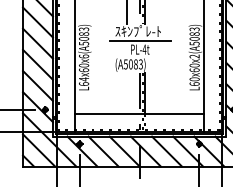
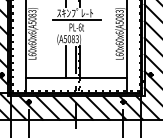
text: (144, 49) -> (80, 27), PL-4t -> PL-6t
text: (194, 56) -> (119, 32), L60x60x2(A5083) -> L60x60x6(A5083)
text: (84, 79) -> (32, 51), L64x60x6(A5083) -> L60x60x6(A5083)
line: (126, 93) -> (65, 62), added

